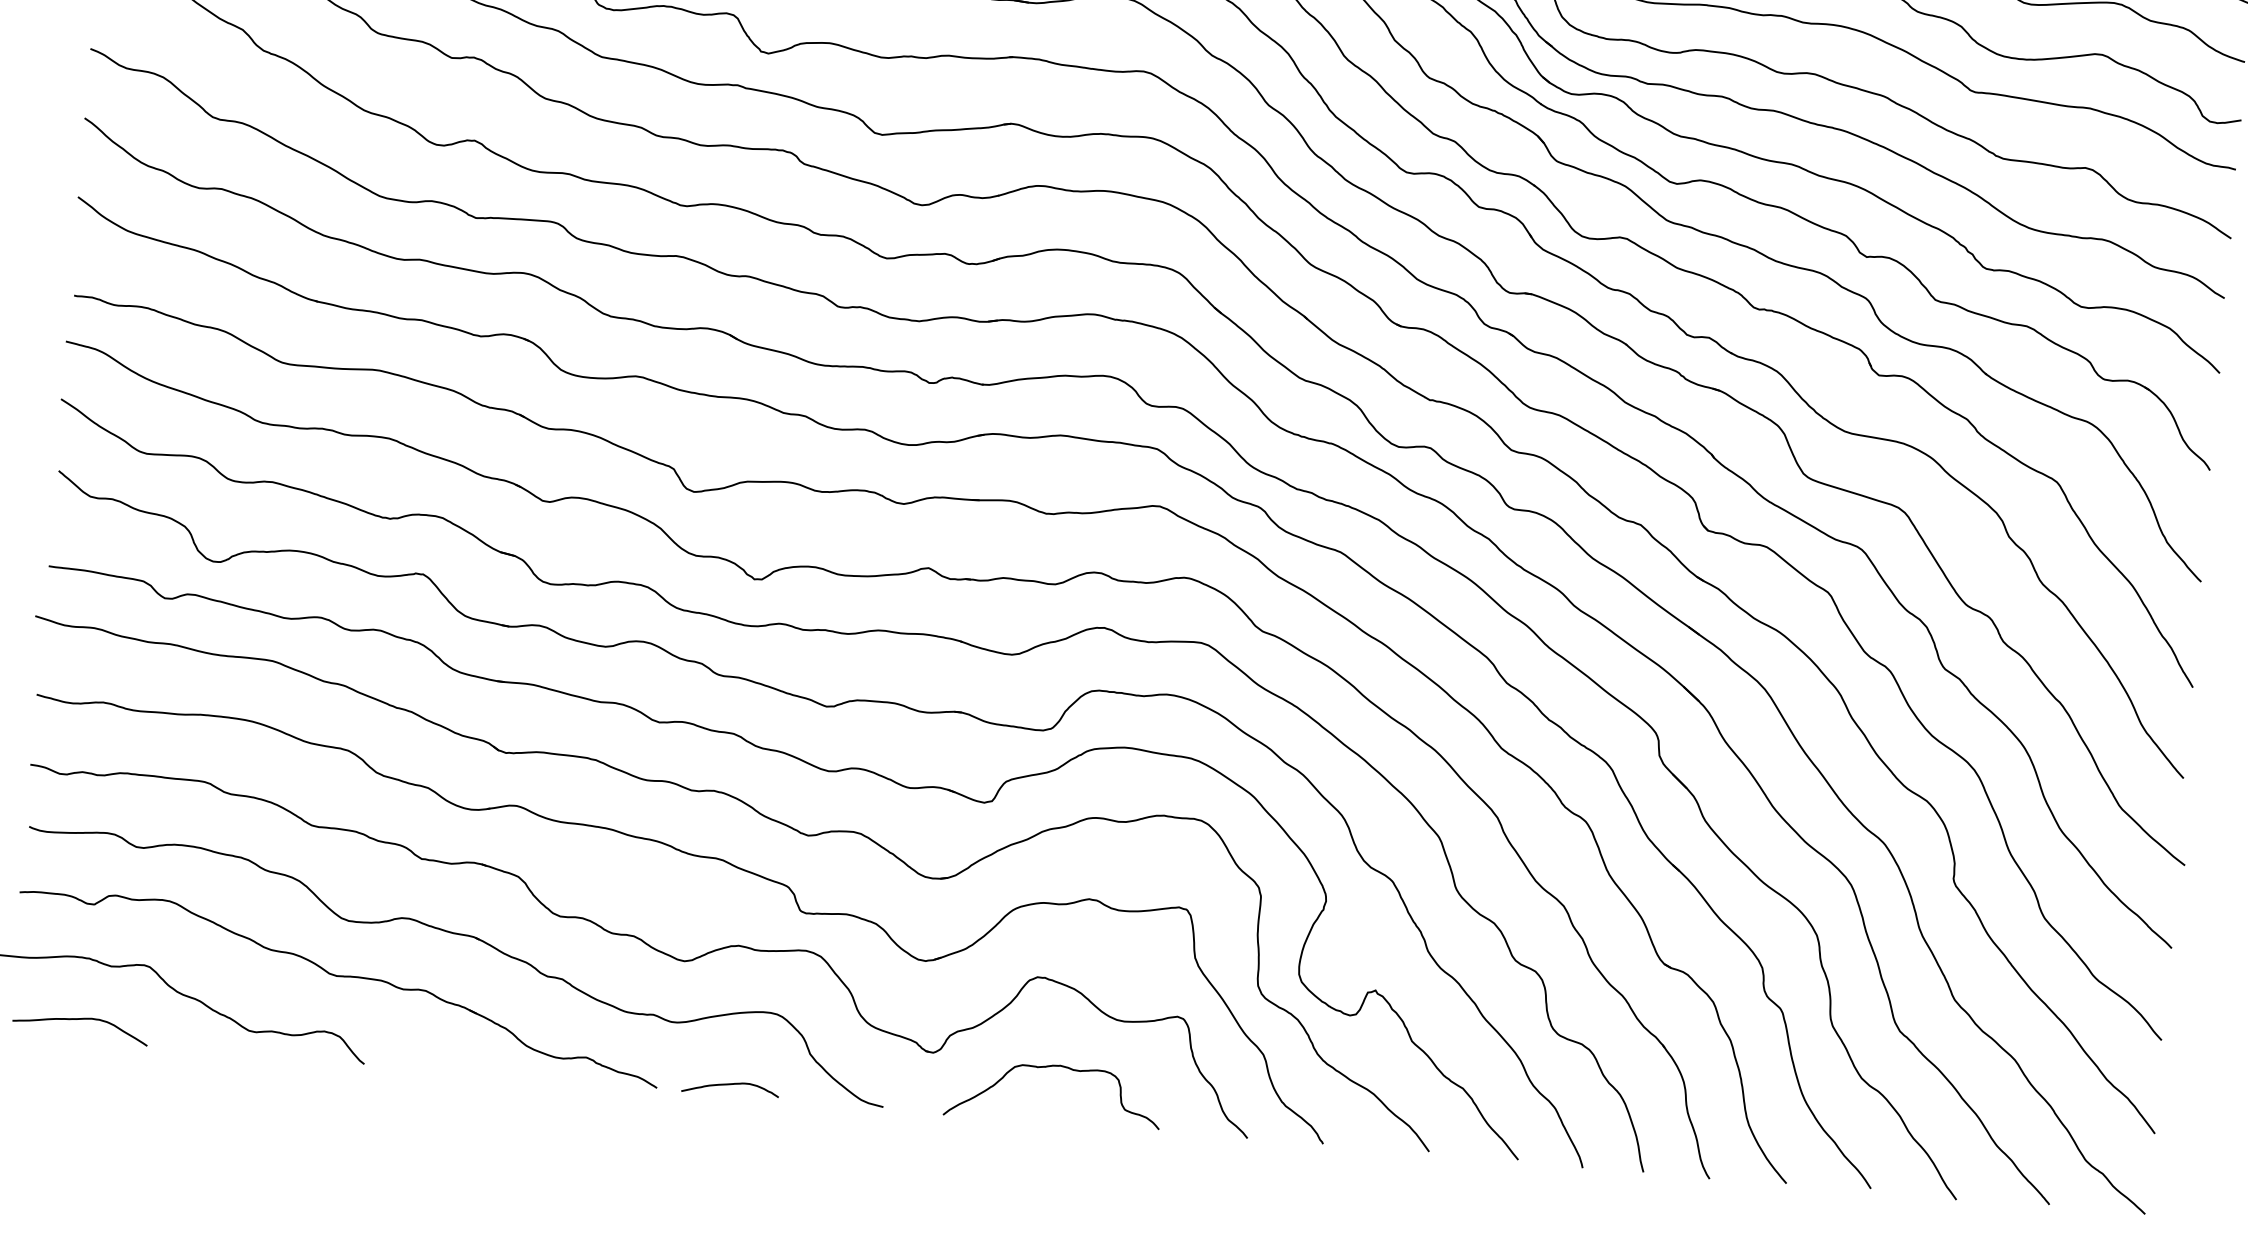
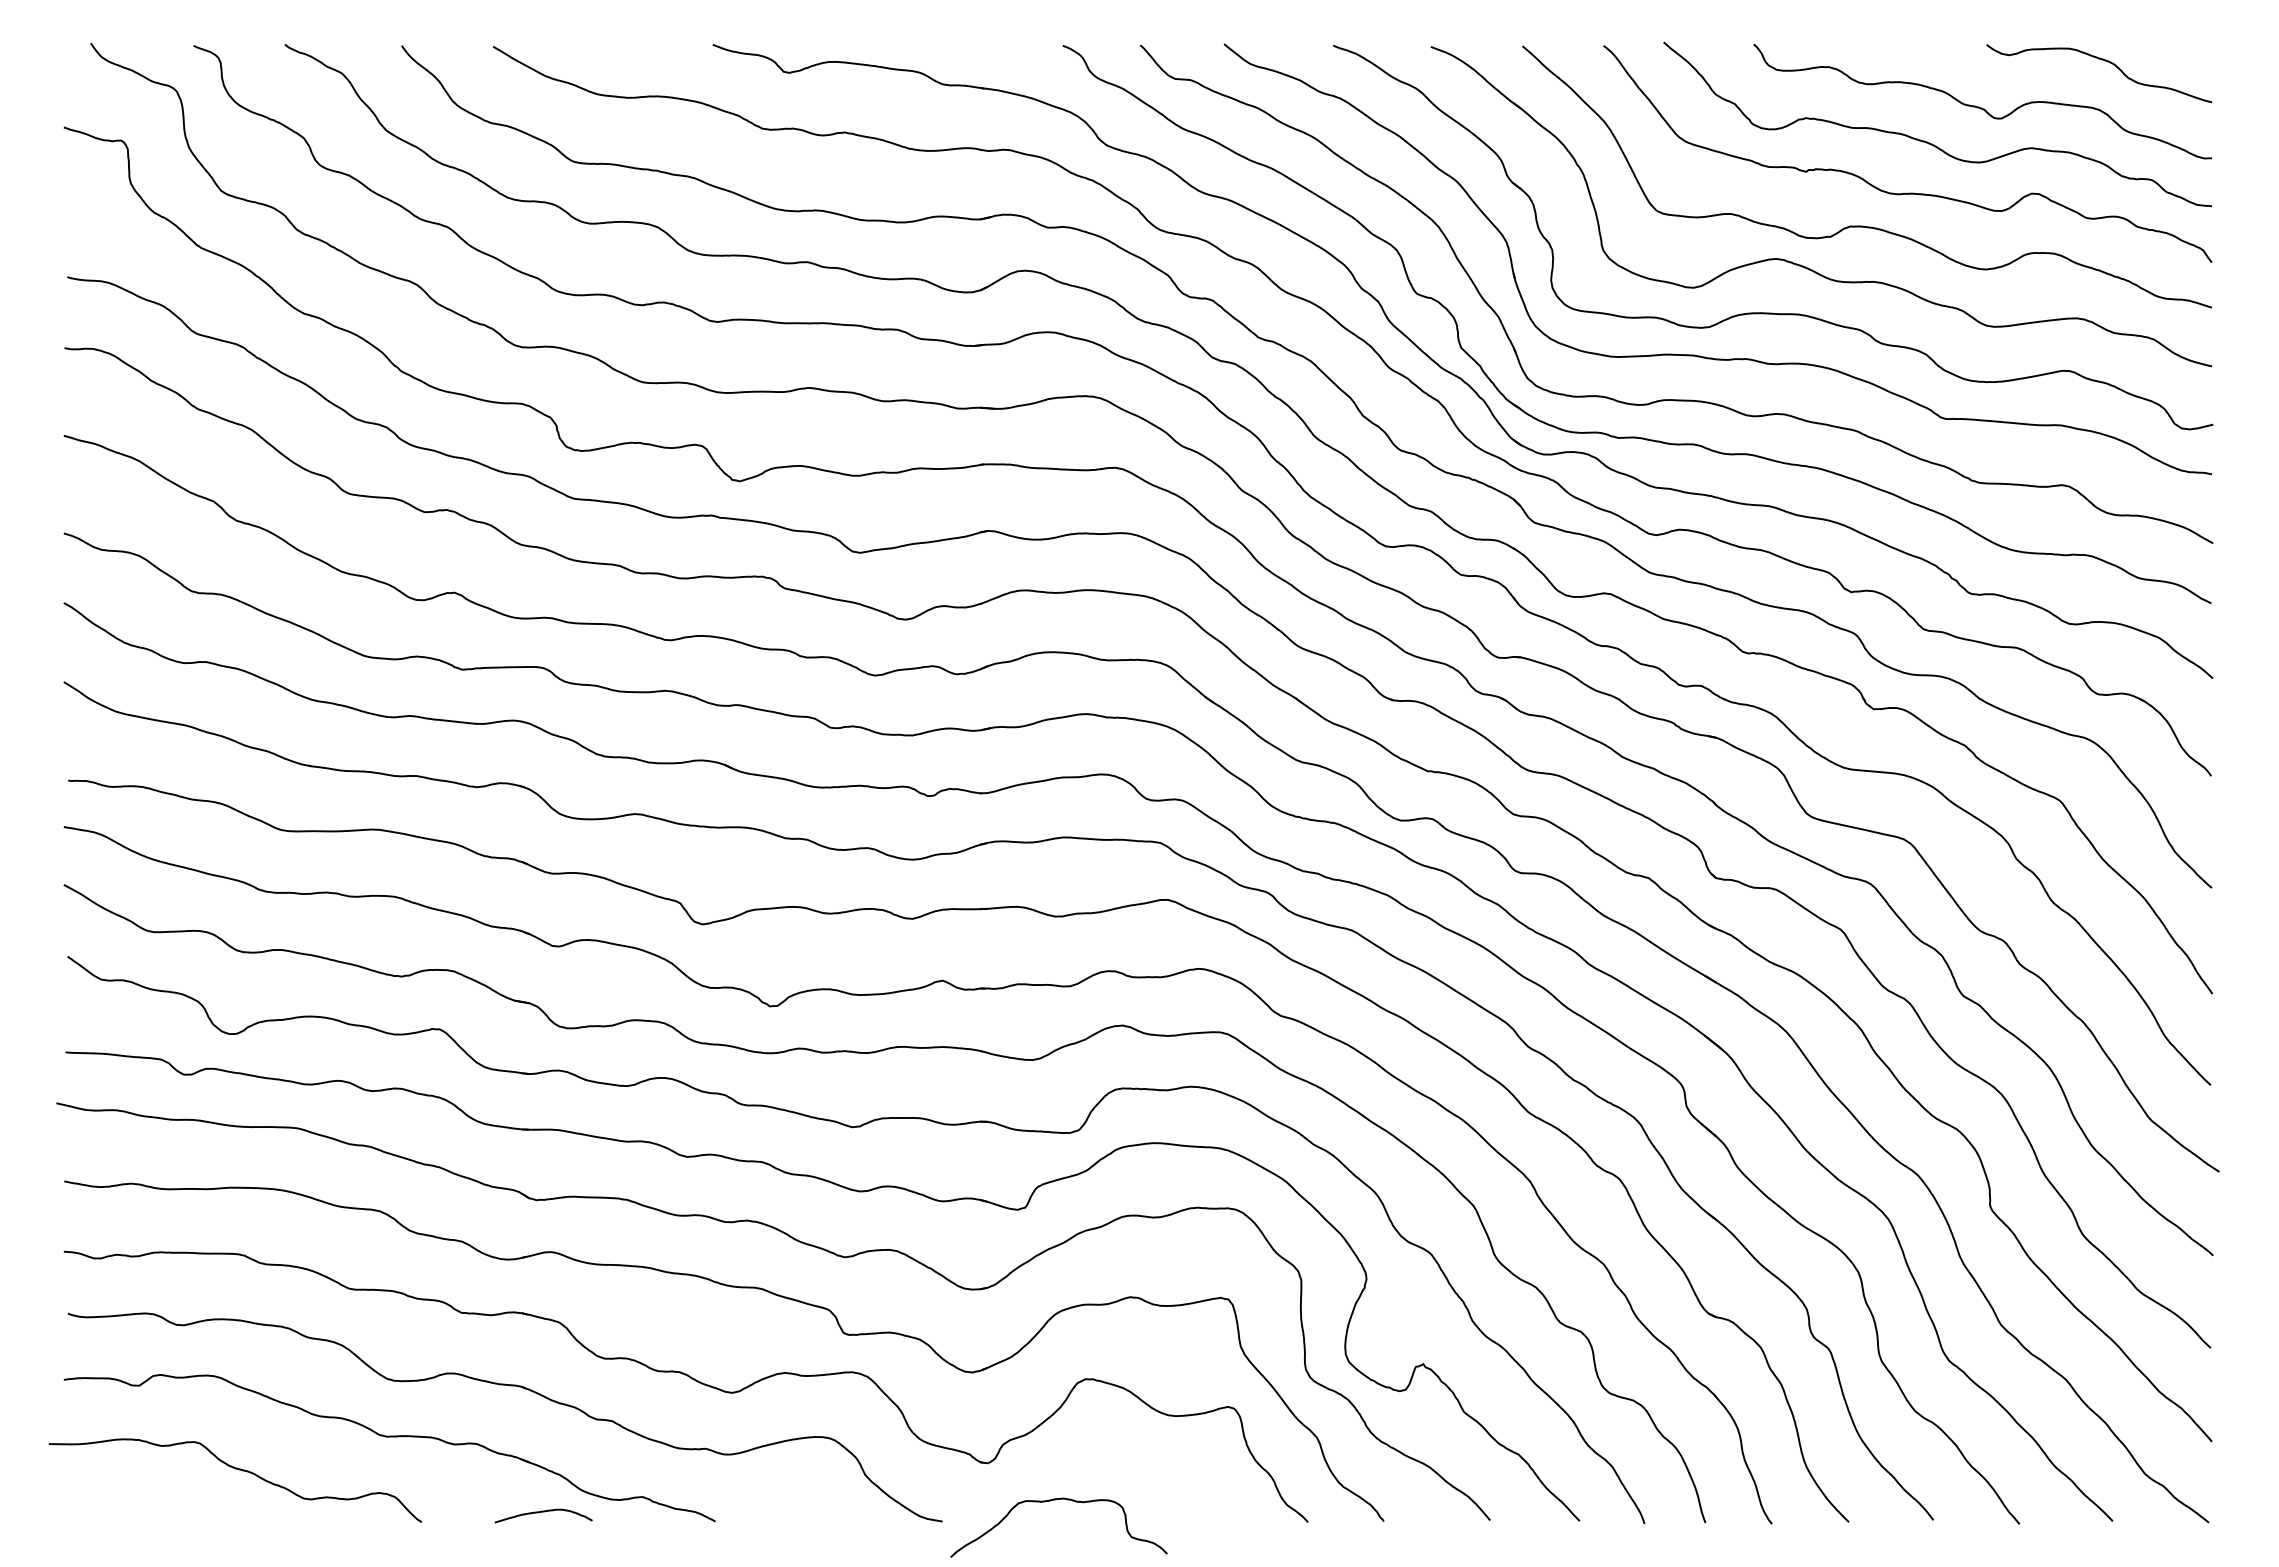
curve: (77, 1020) -> (132, 1502), removed
curve: (1052, 1067) -> (1055, 1500), moved
curve: (730, 1085) -> (543, 1512), moved

